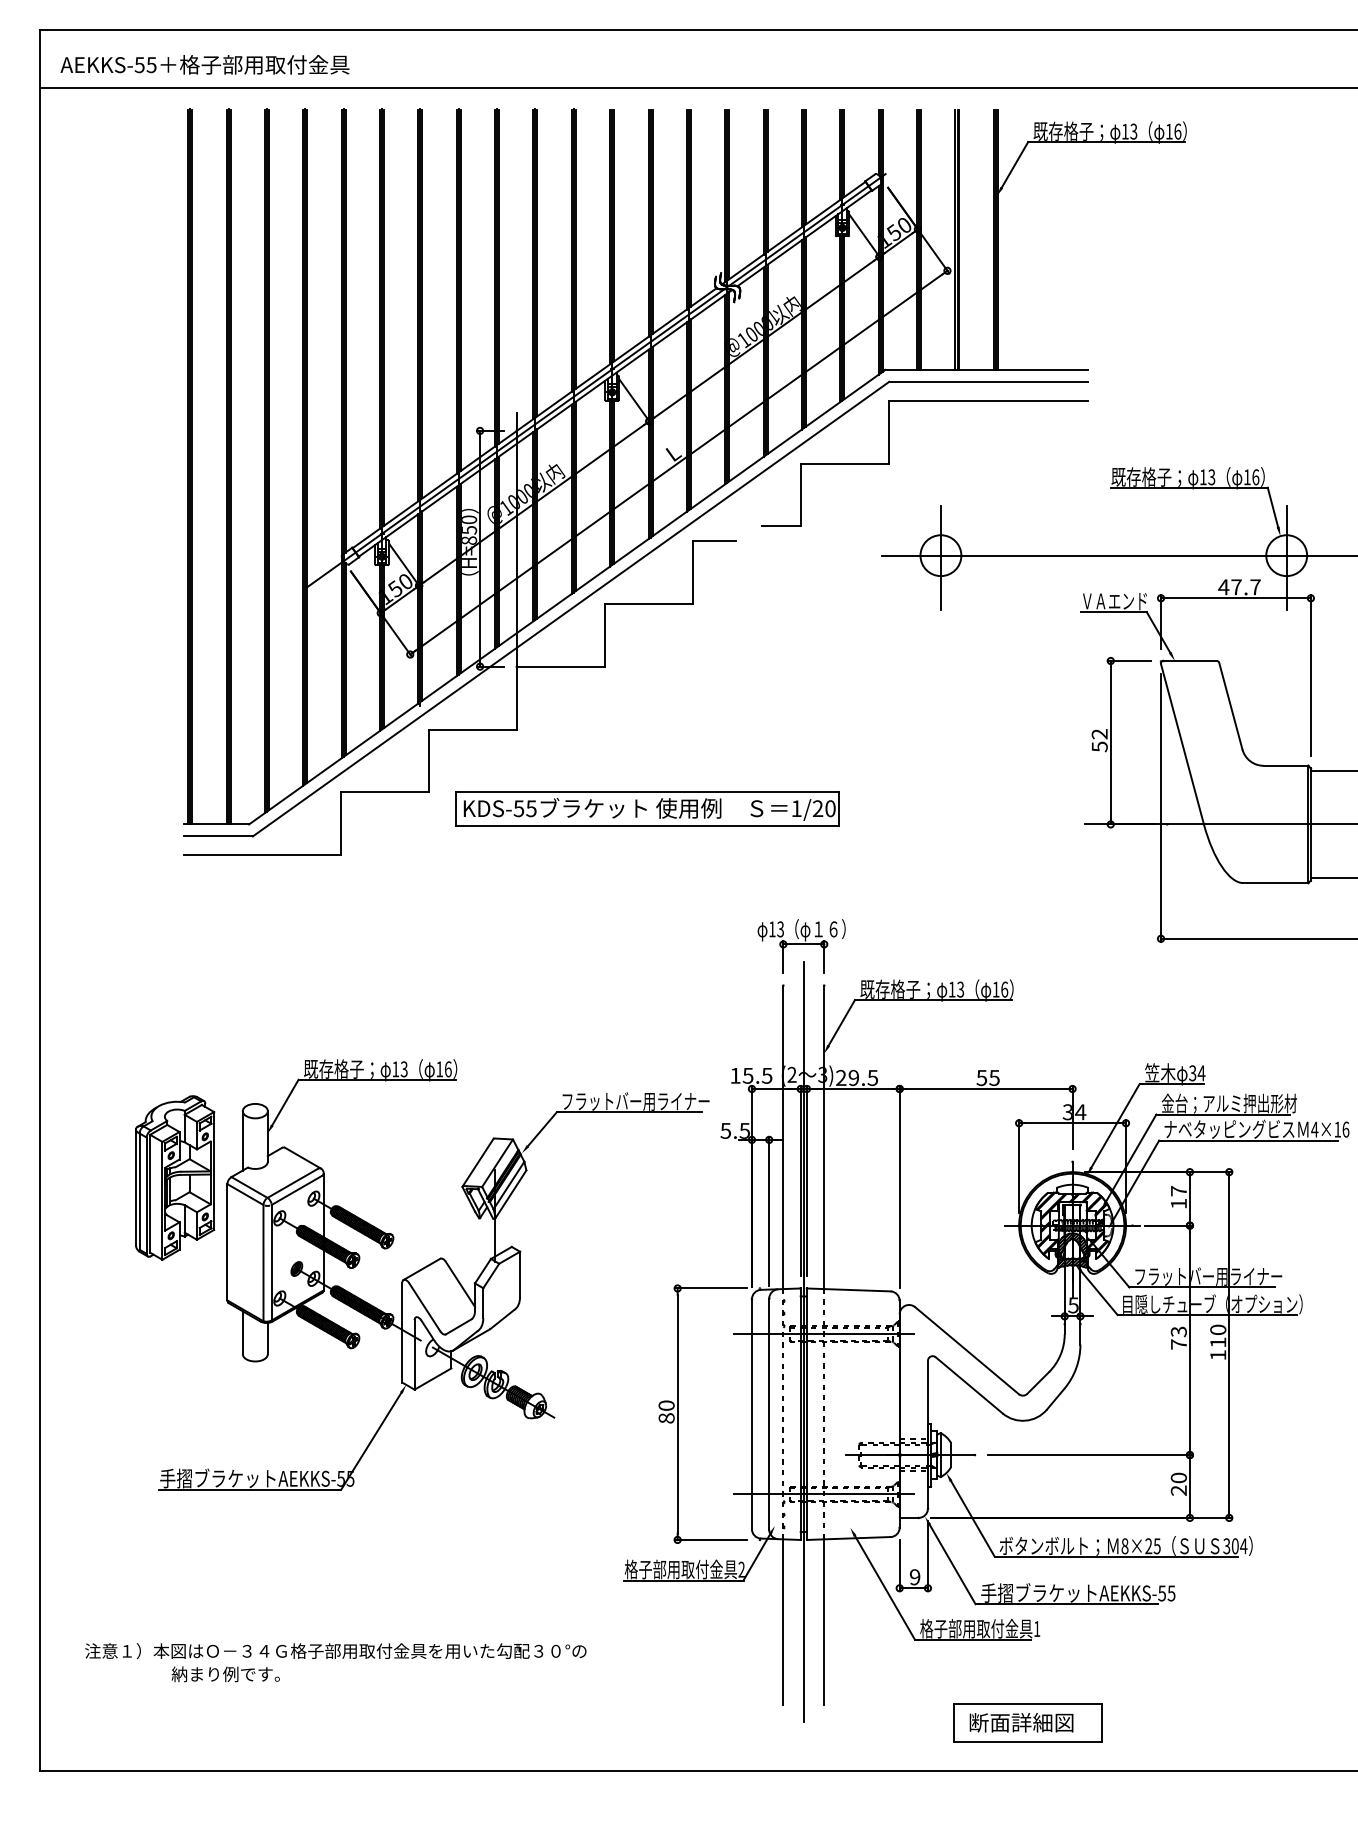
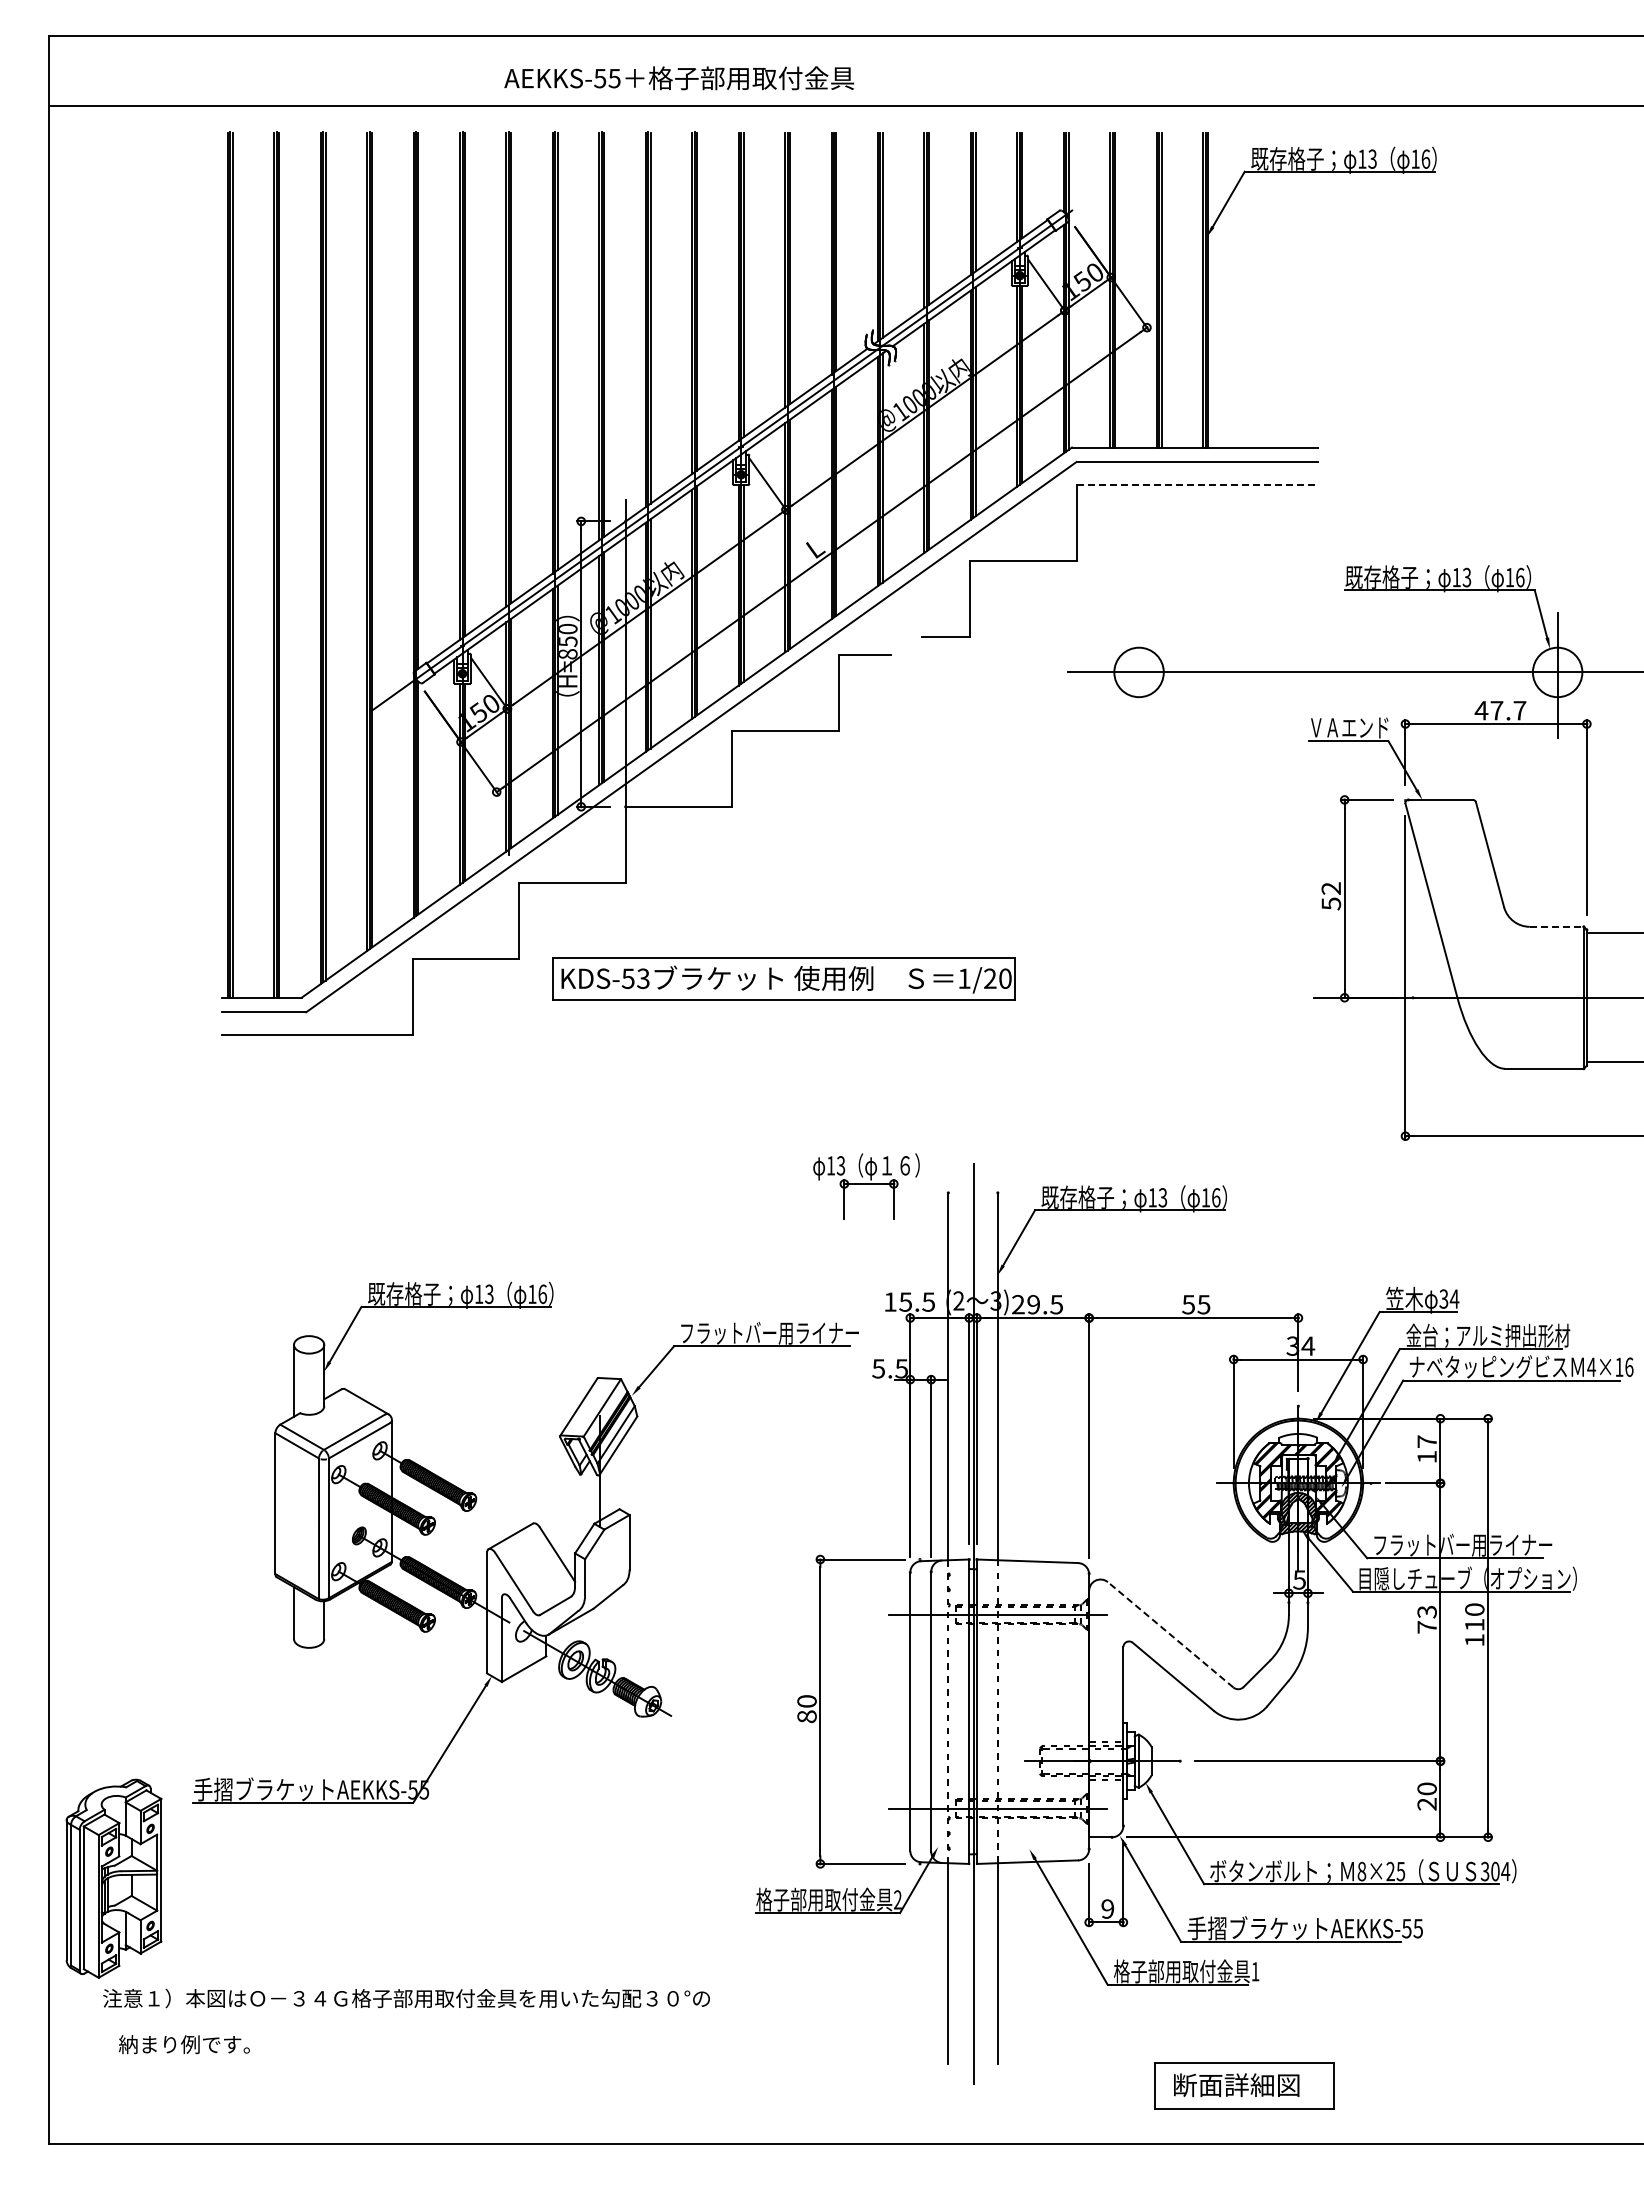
text: (205, 65) -> (679, 78), moved
line: (989, 400) -> (1197, 484), solid -> dashed
line: (941, 558) -> (1139, 675), removed
line: (1286, 765) -> (1557, 926), solid -> dashed
text: (531, 808) -> (643, 978), KDS-55 -> KDS-53
part: (801, 946) -> (866, 1186), moved
part: (174, 1177) -> (113, 1878), moved
line: (966, 1350) -> (1170, 1634), solid -> dashed
text: (225, 1674) -> (183, 2044), moved

